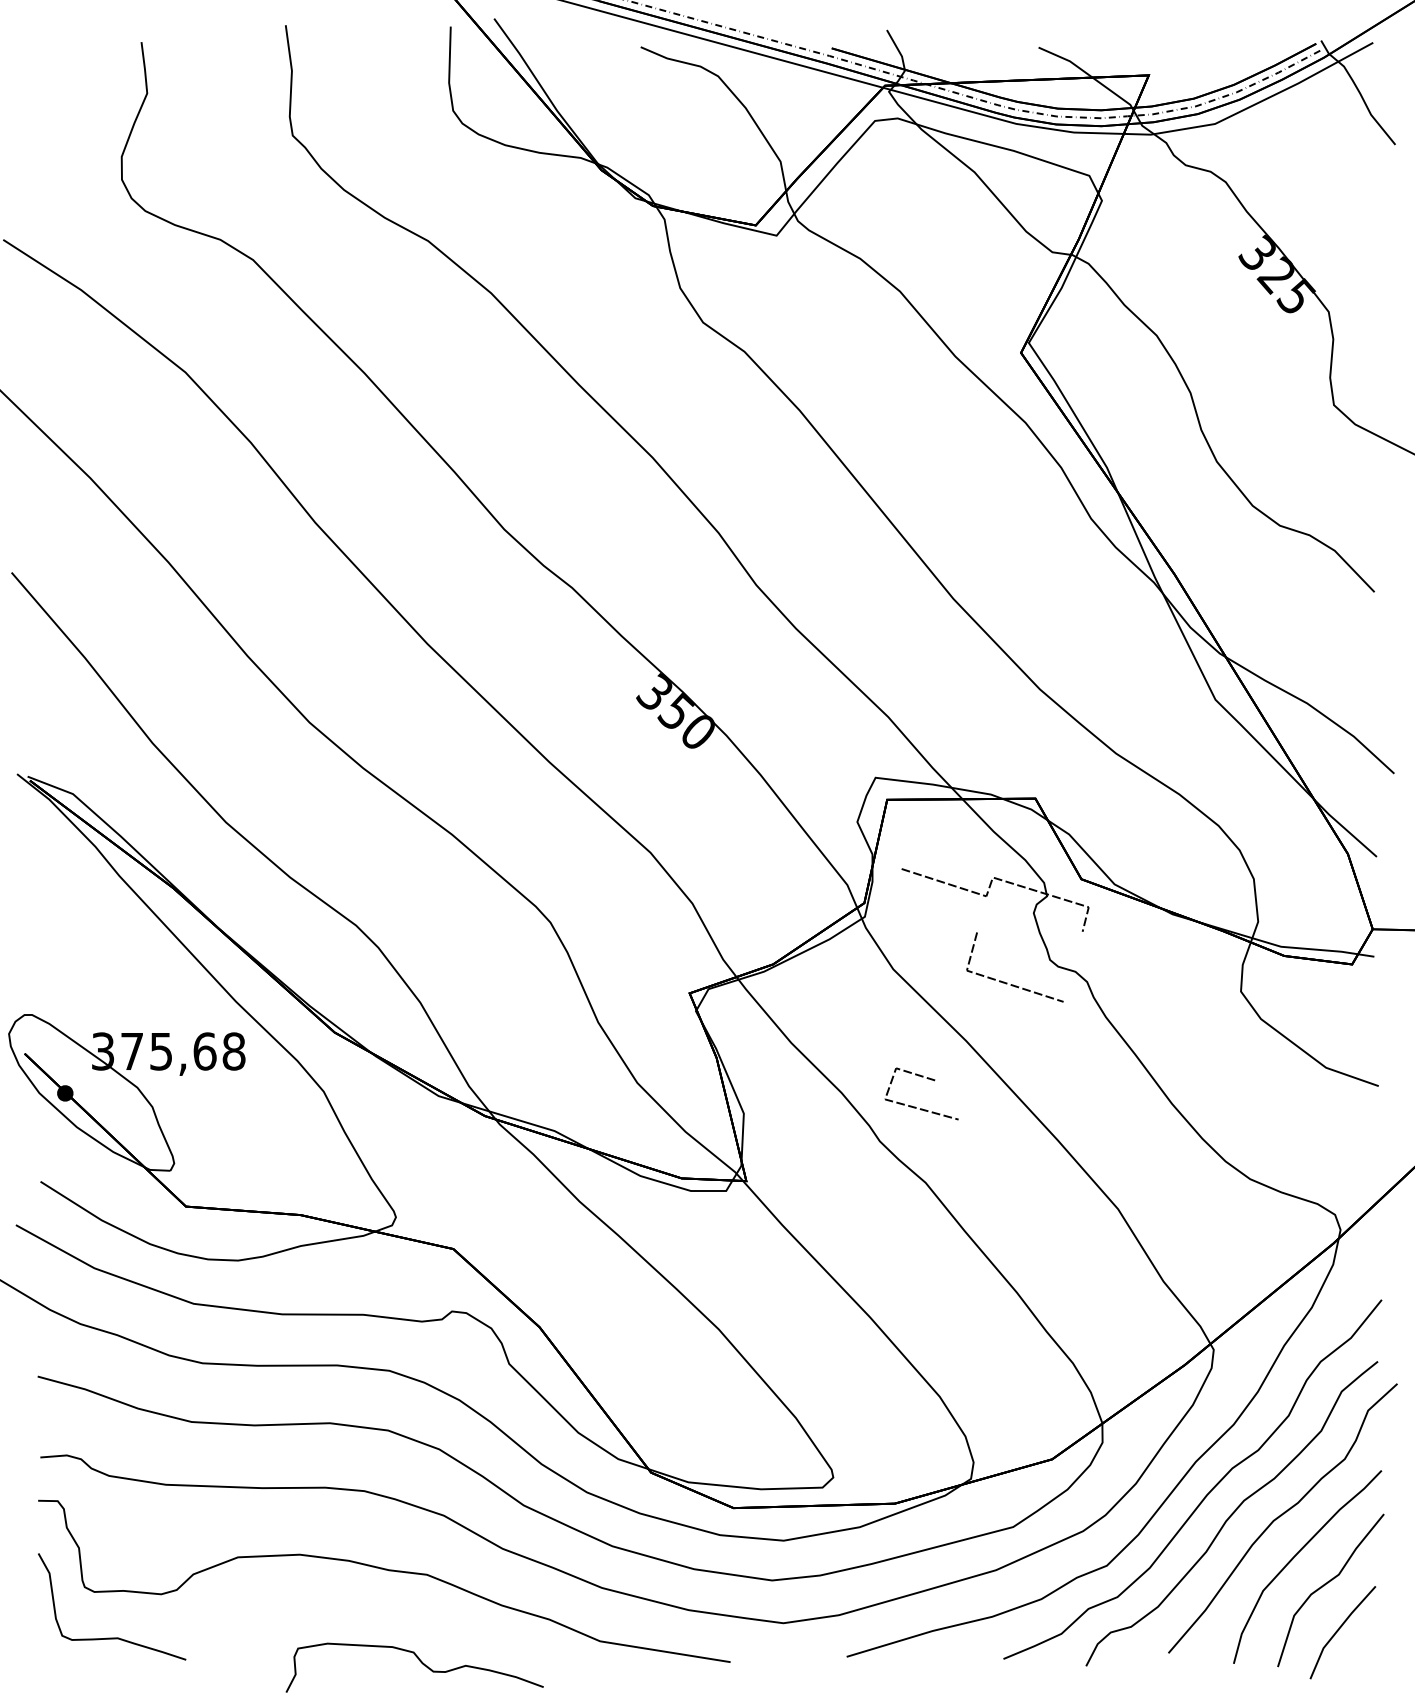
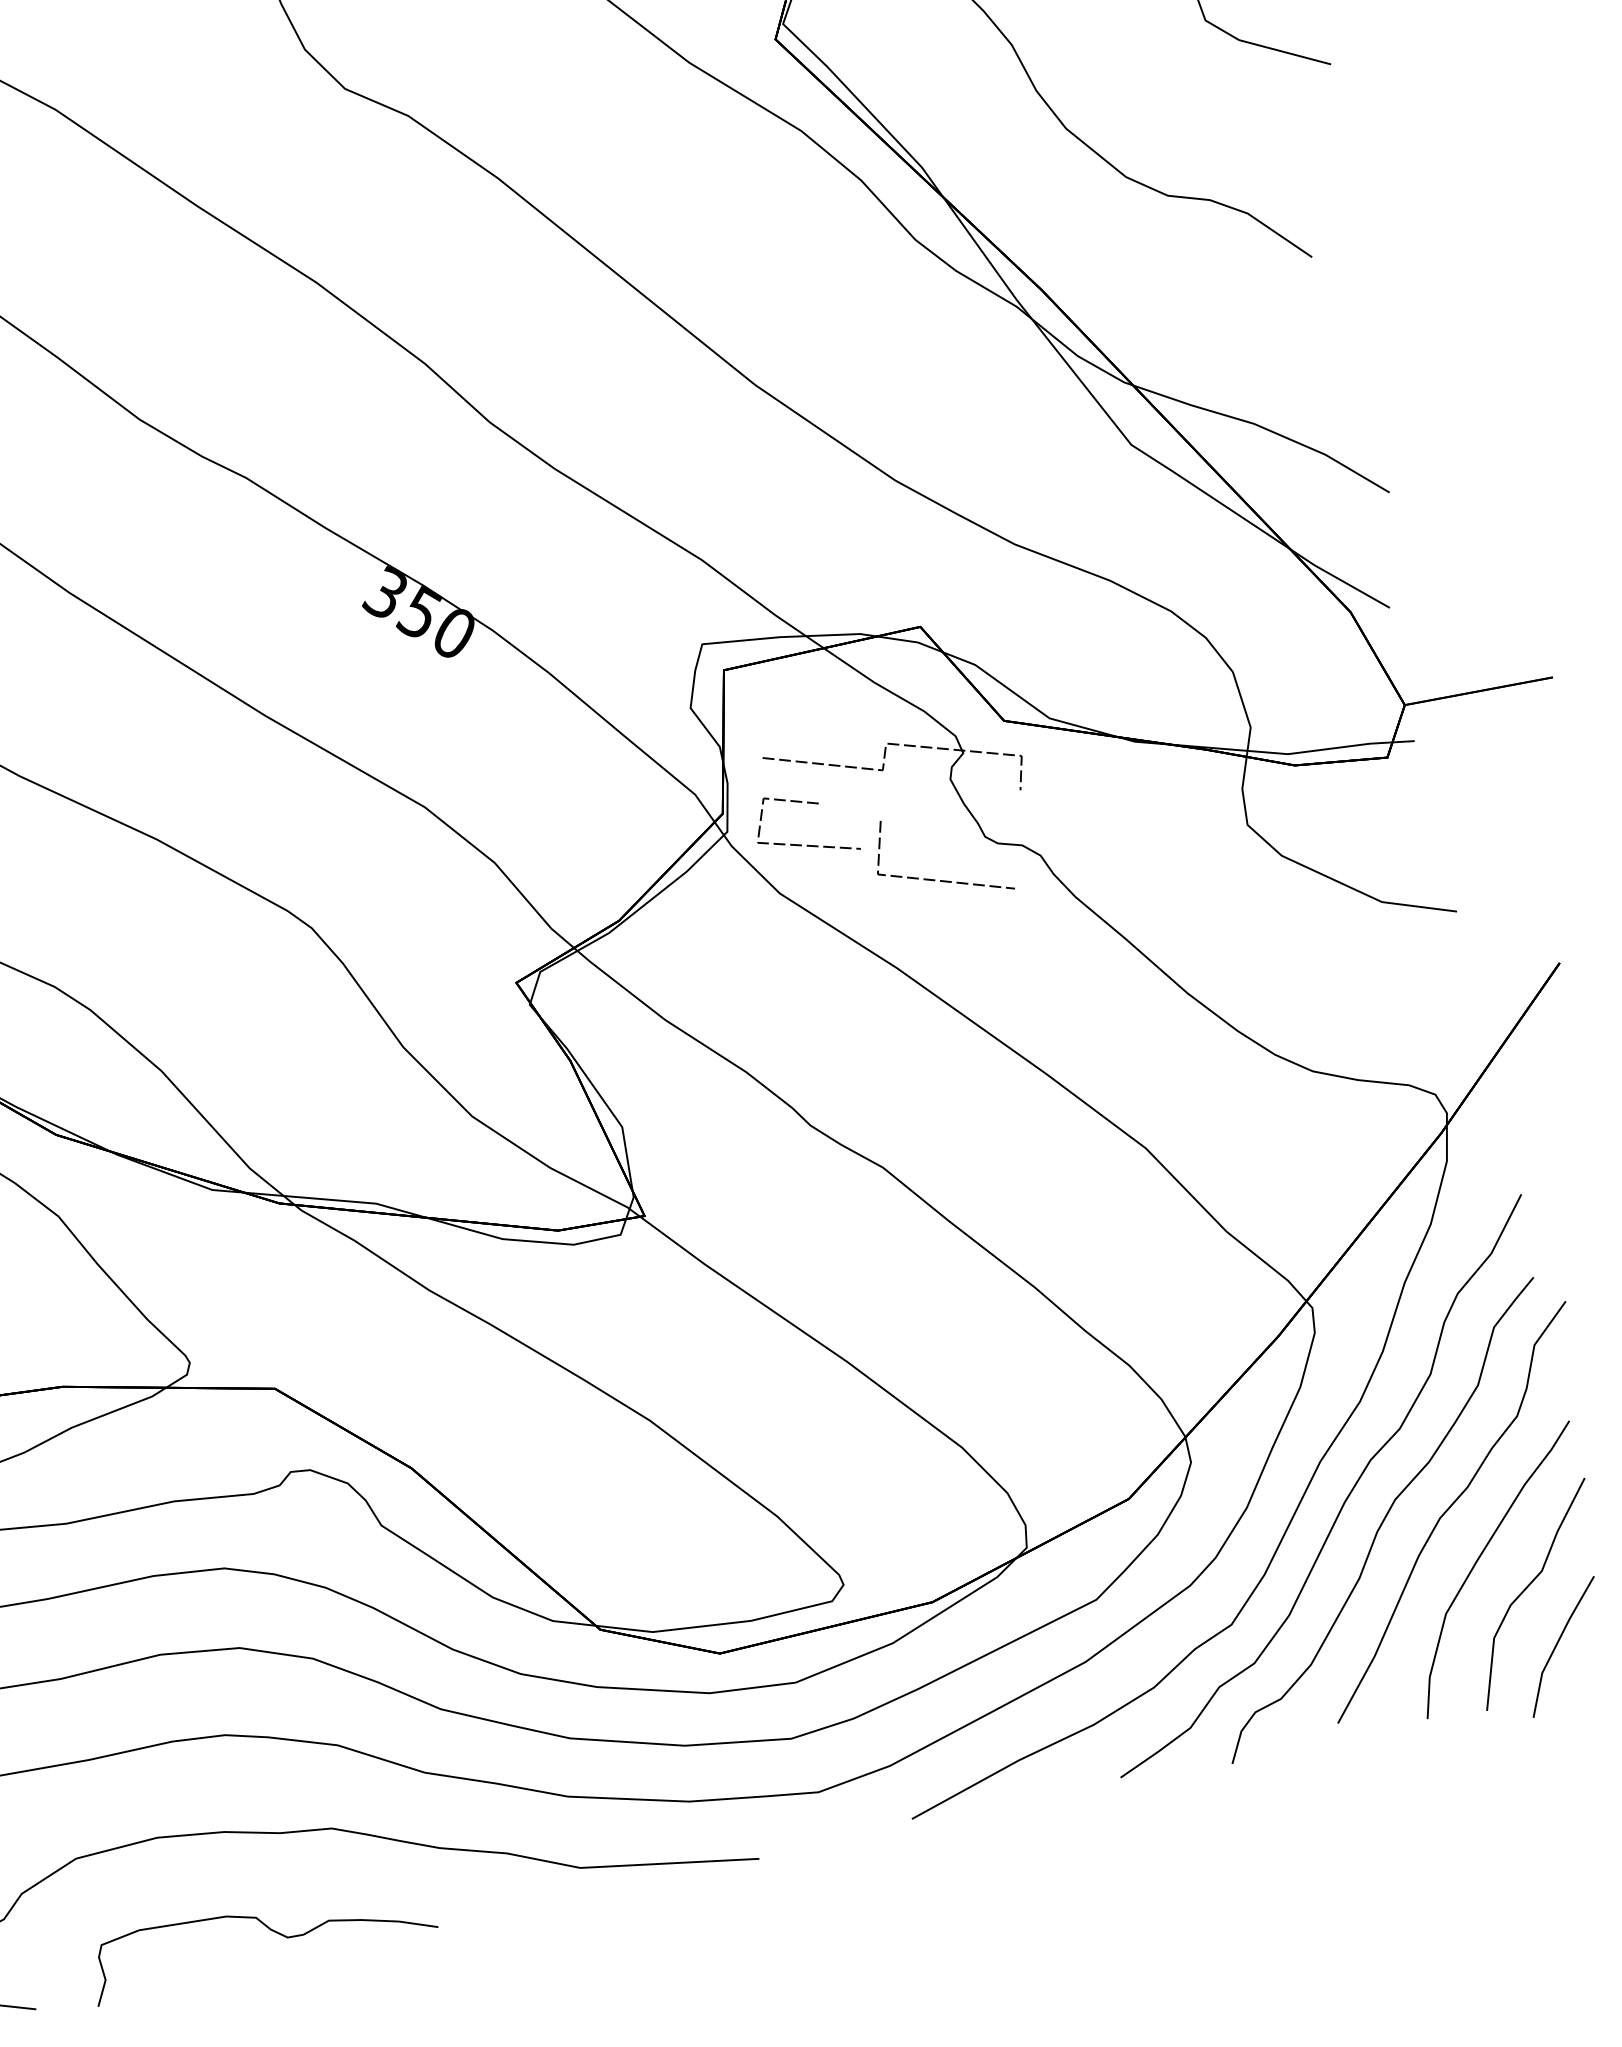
line: (915, 1106) -> (800, 843), moved
curve: (419, 1661) -> (266, 1928), moved

